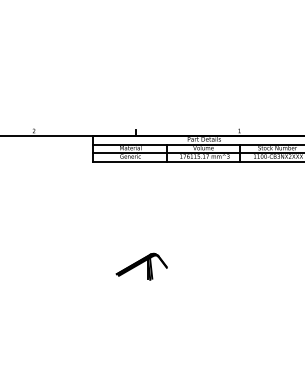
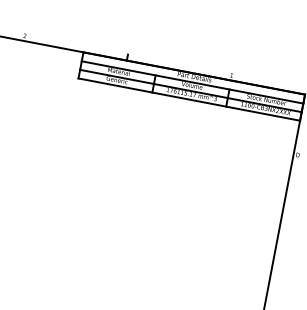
part: (141, 266) -> (107, 192), removed

